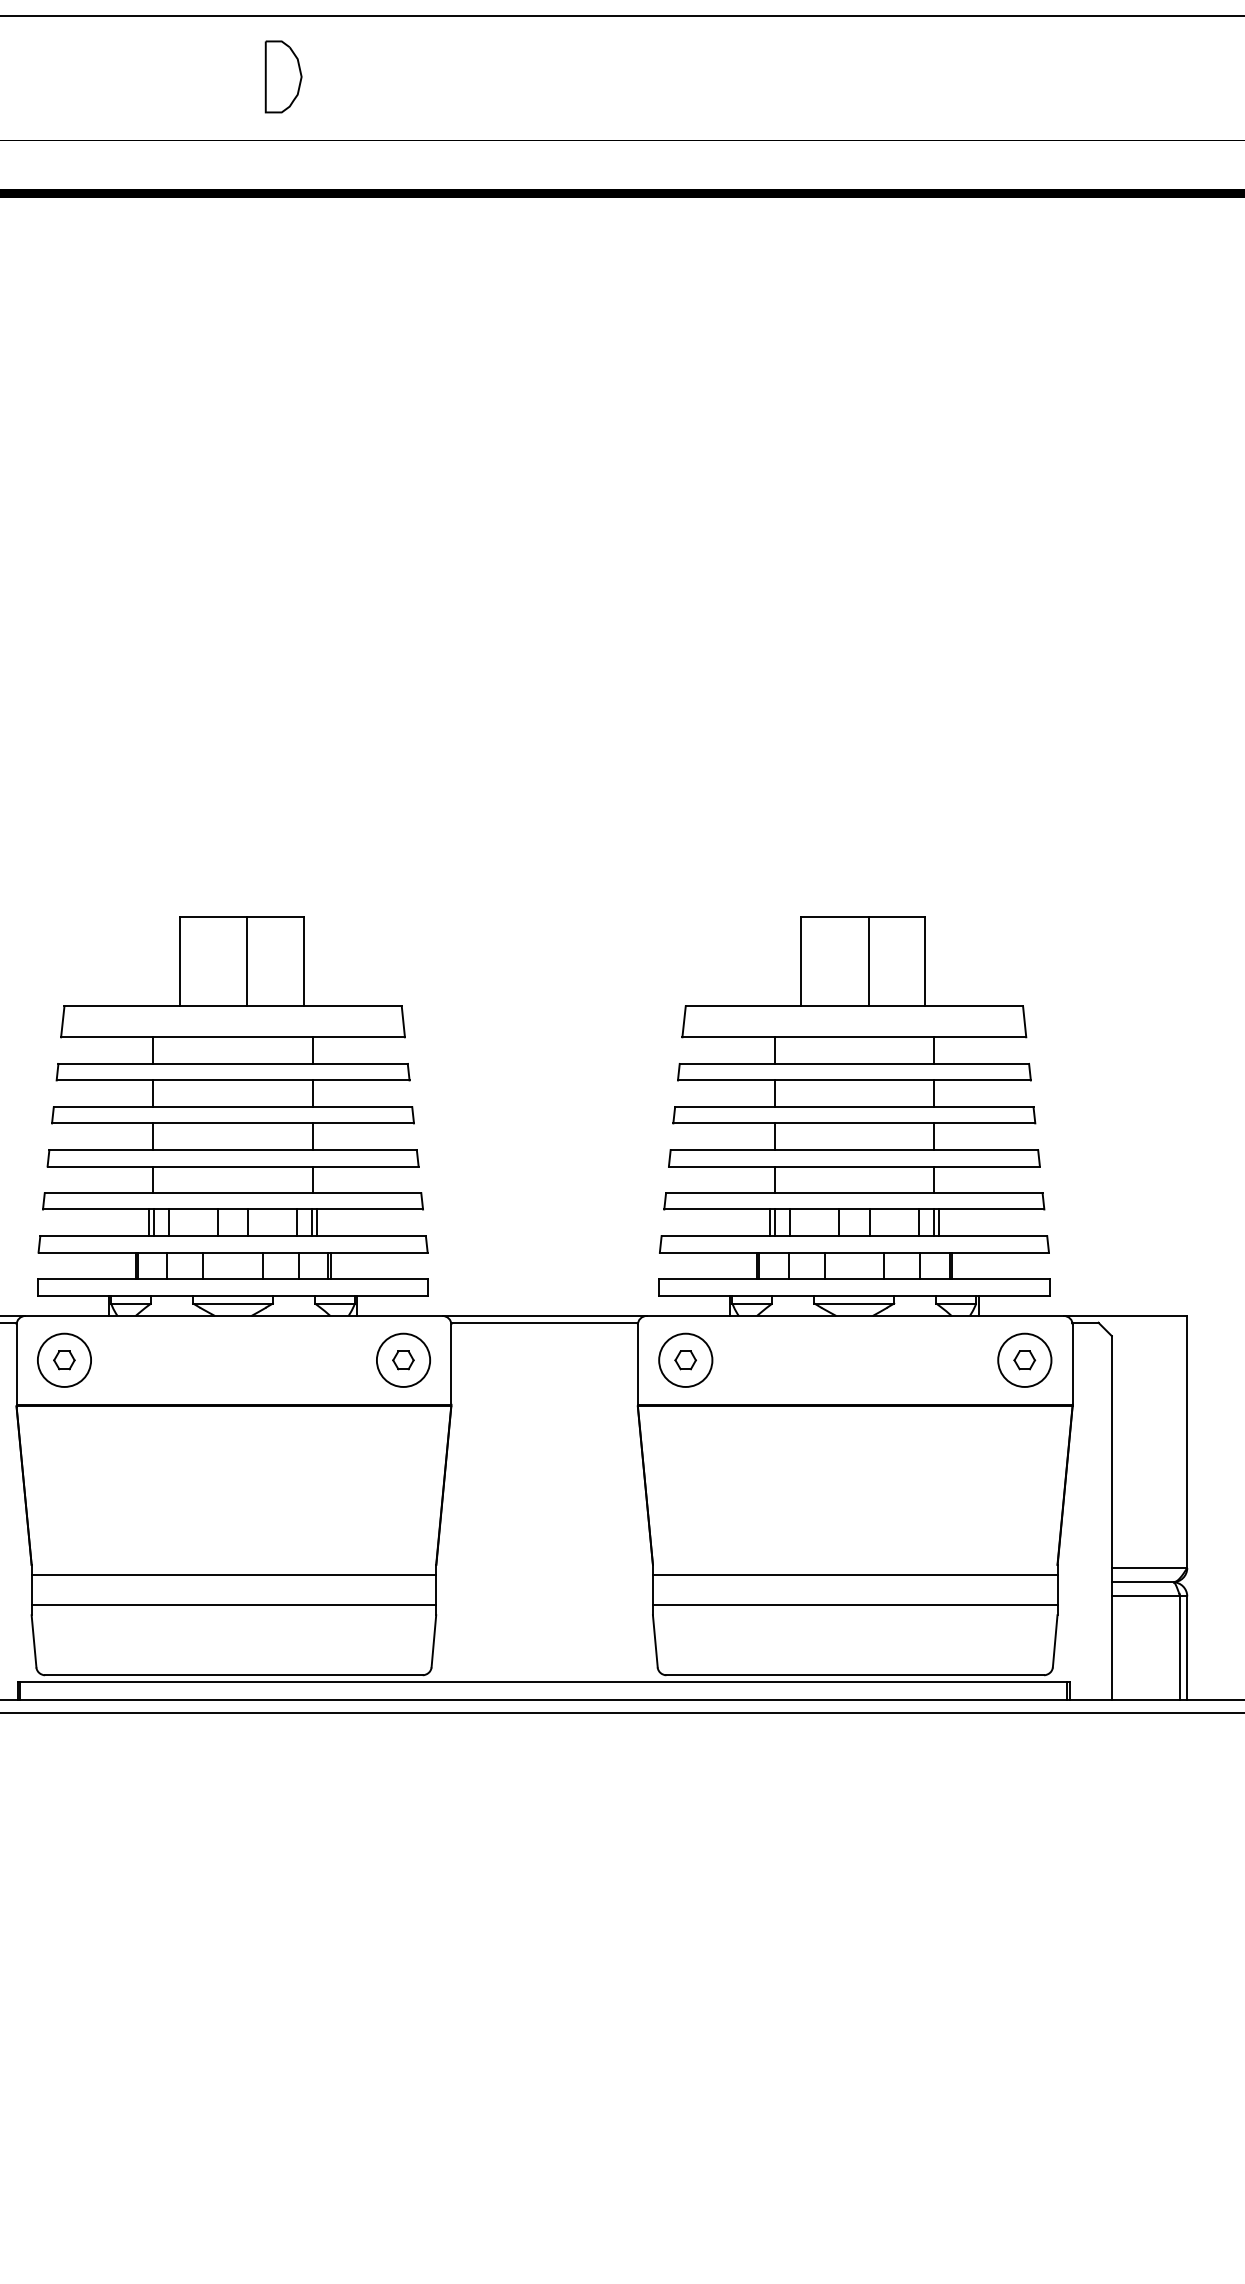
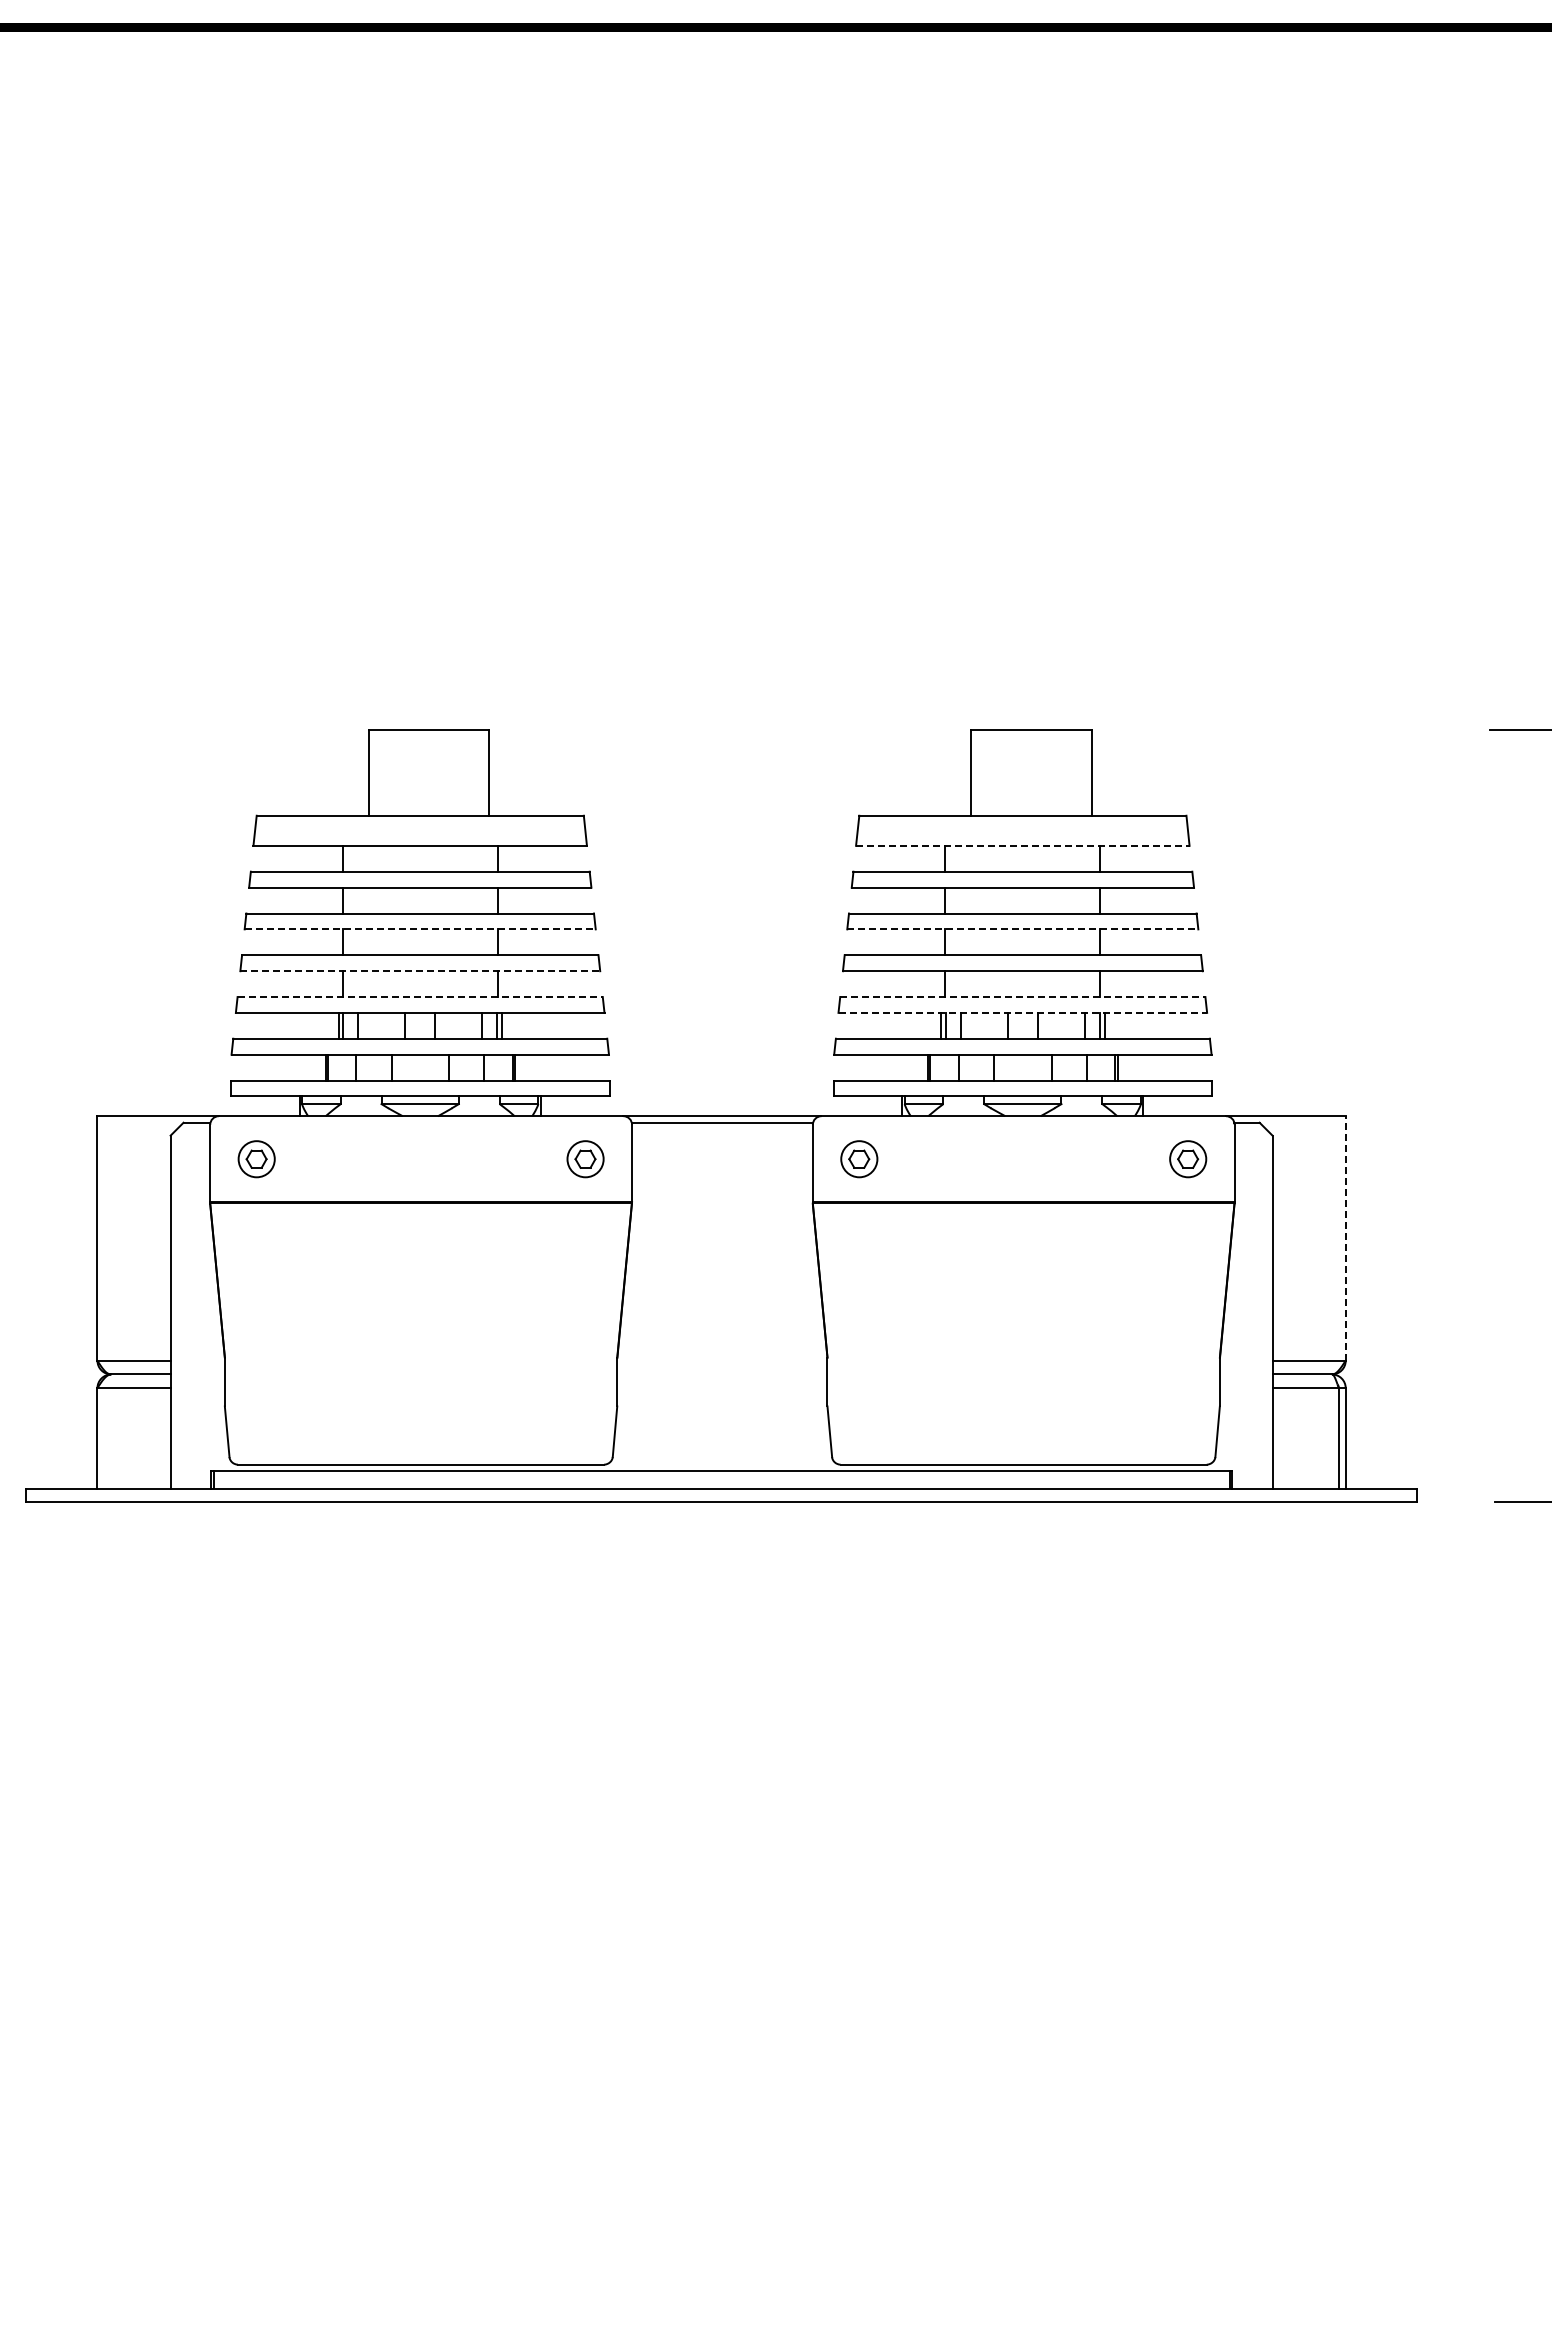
line: (247, 961) -> (434, 772), removed
line: (868, 961) -> (1036, 772), removed
line: (854, 1036) -> (1022, 845), solid -> dashed
line: (233, 1123) -> (420, 929), solid -> dashed
line: (854, 1123) -> (1022, 929), solid -> dashed
line: (233, 1166) -> (420, 971), solid -> dashed
line: (233, 1193) -> (420, 997), solid -> dashed
line: (854, 1193) -> (1022, 997), solid -> dashed
line: (855, 1209) -> (1023, 1012), solid -> dashed
circle: (64, 1360) -> (256, 1159), size x0.7
circle: (403, 1360) -> (585, 1159), size x0.7
circle: (685, 1360) -> (859, 1159), size x0.7
circle: (1025, 1360) -> (1188, 1159), size x0.7
line: (1187, 1441) -> (1345, 1237), solid -> dashed
line: (233, 1575) -> (420, 1367), removed
line: (855, 1575) -> (1023, 1367), removed
line: (233, 1604) -> (420, 1396), removed
line: (855, 1604) -> (1023, 1396), removed

